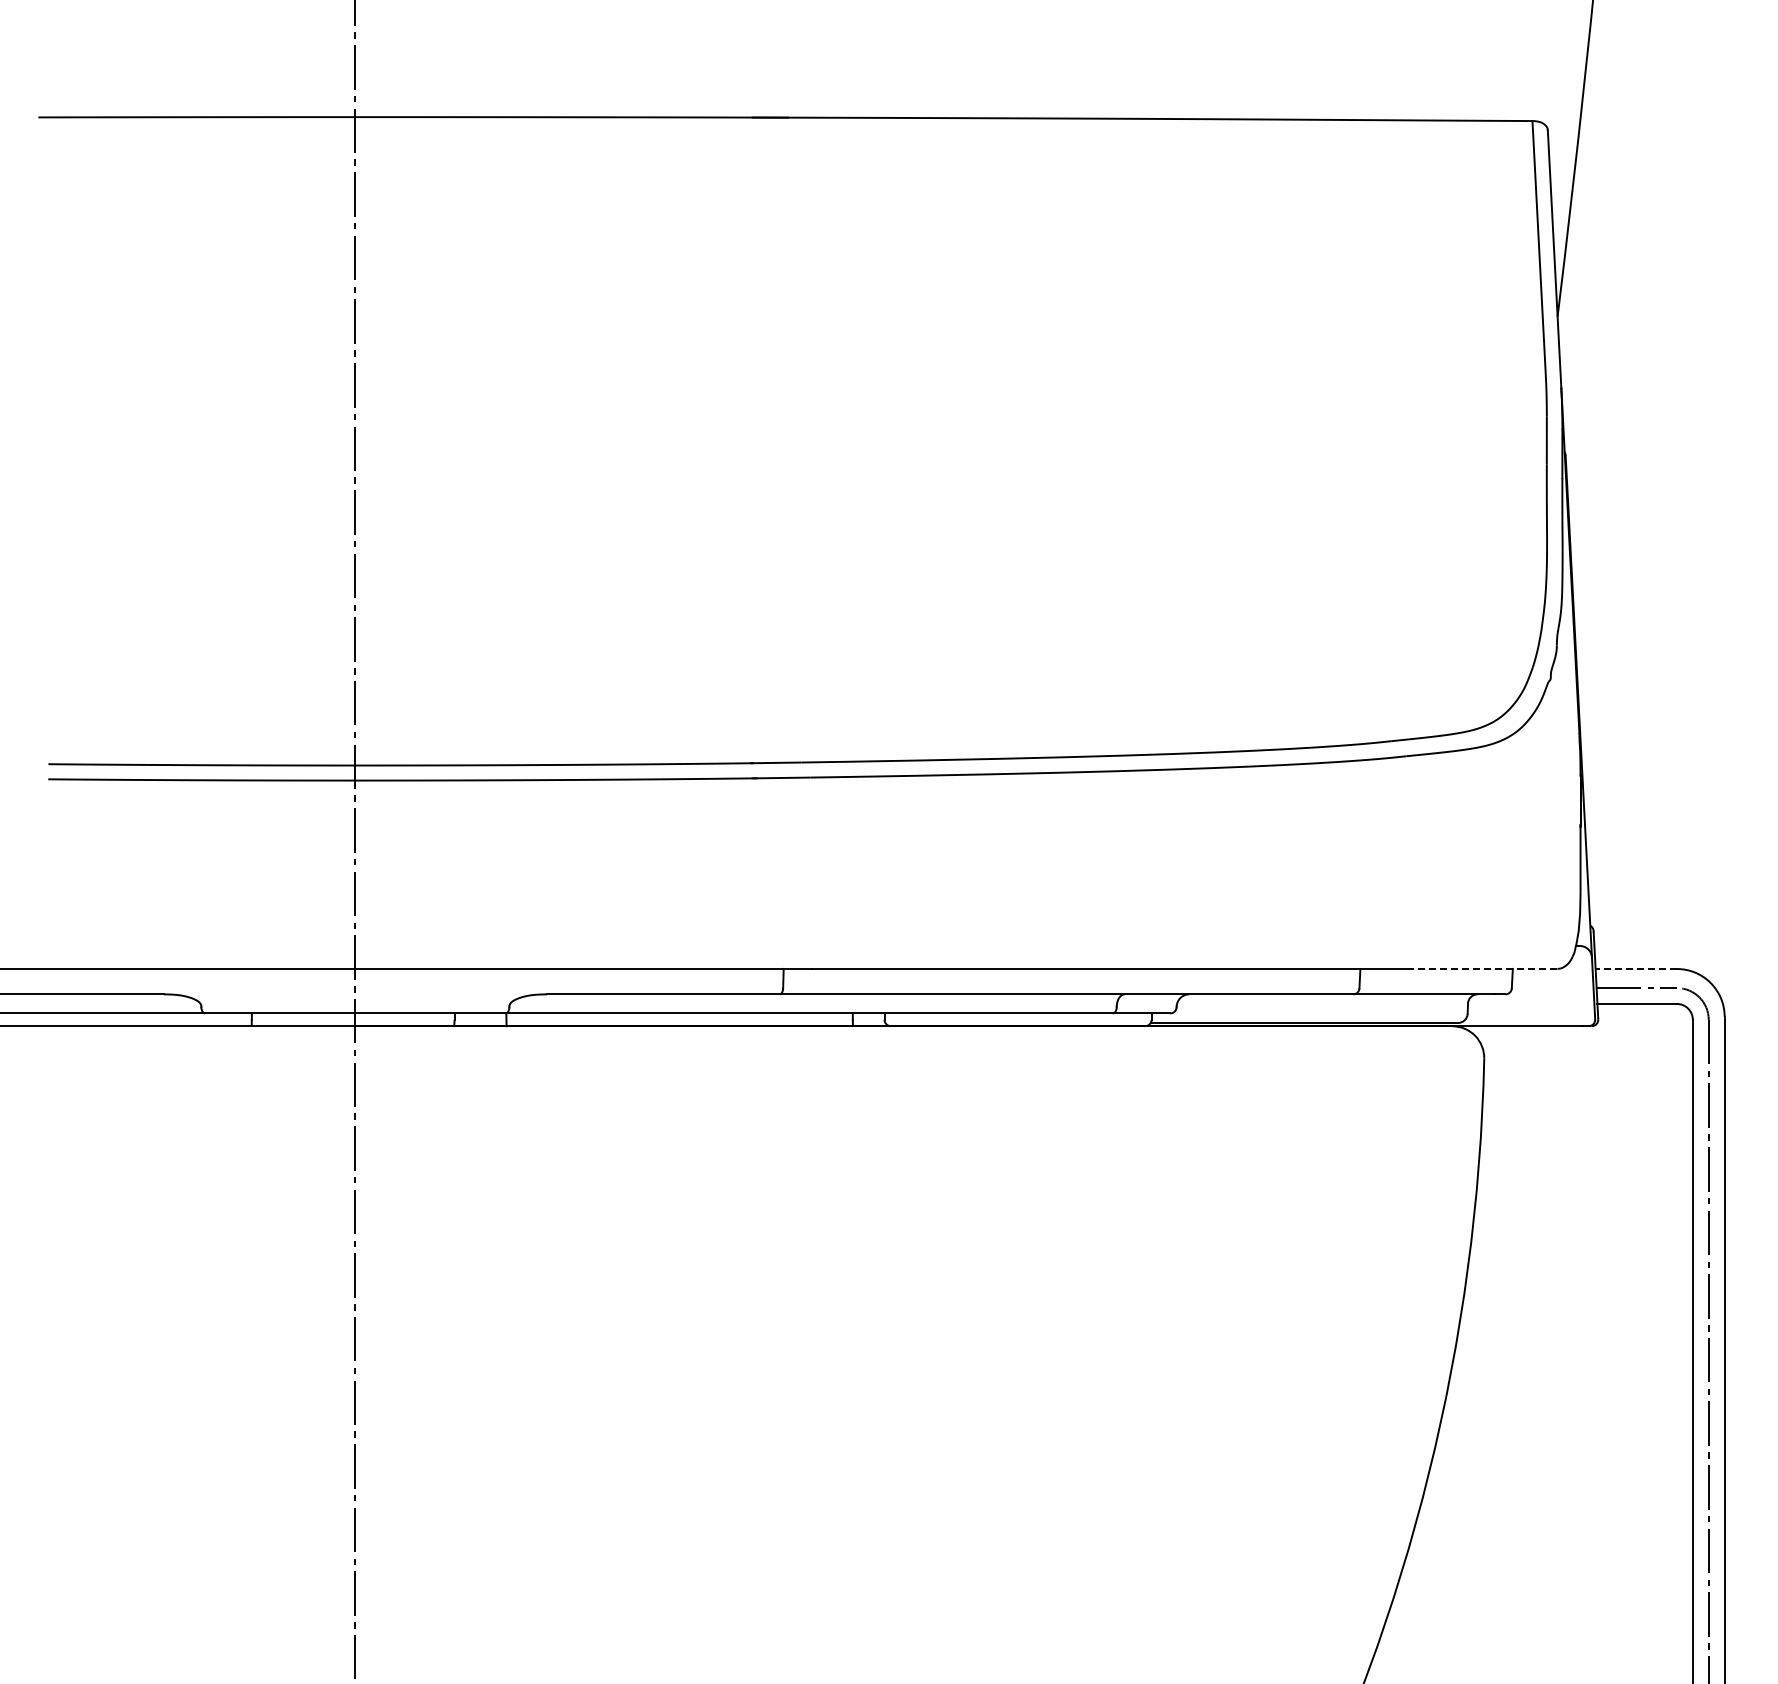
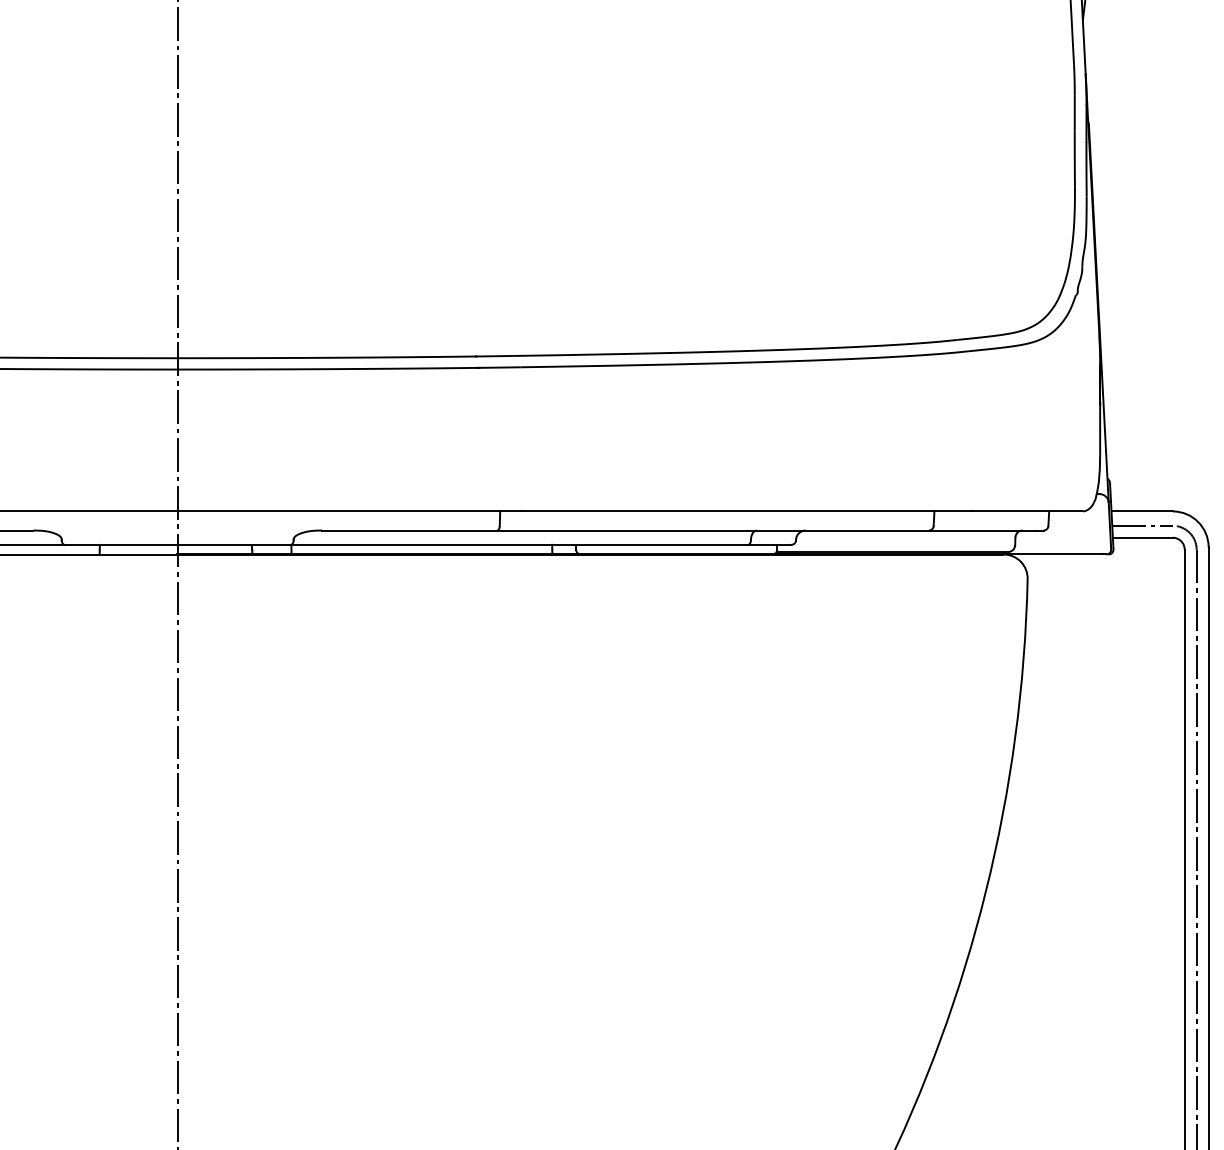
line: (1483, 968) -> (1027, 511), dashed -> solid
line: (1636, 969) -> (1142, 511), dashed -> solid

